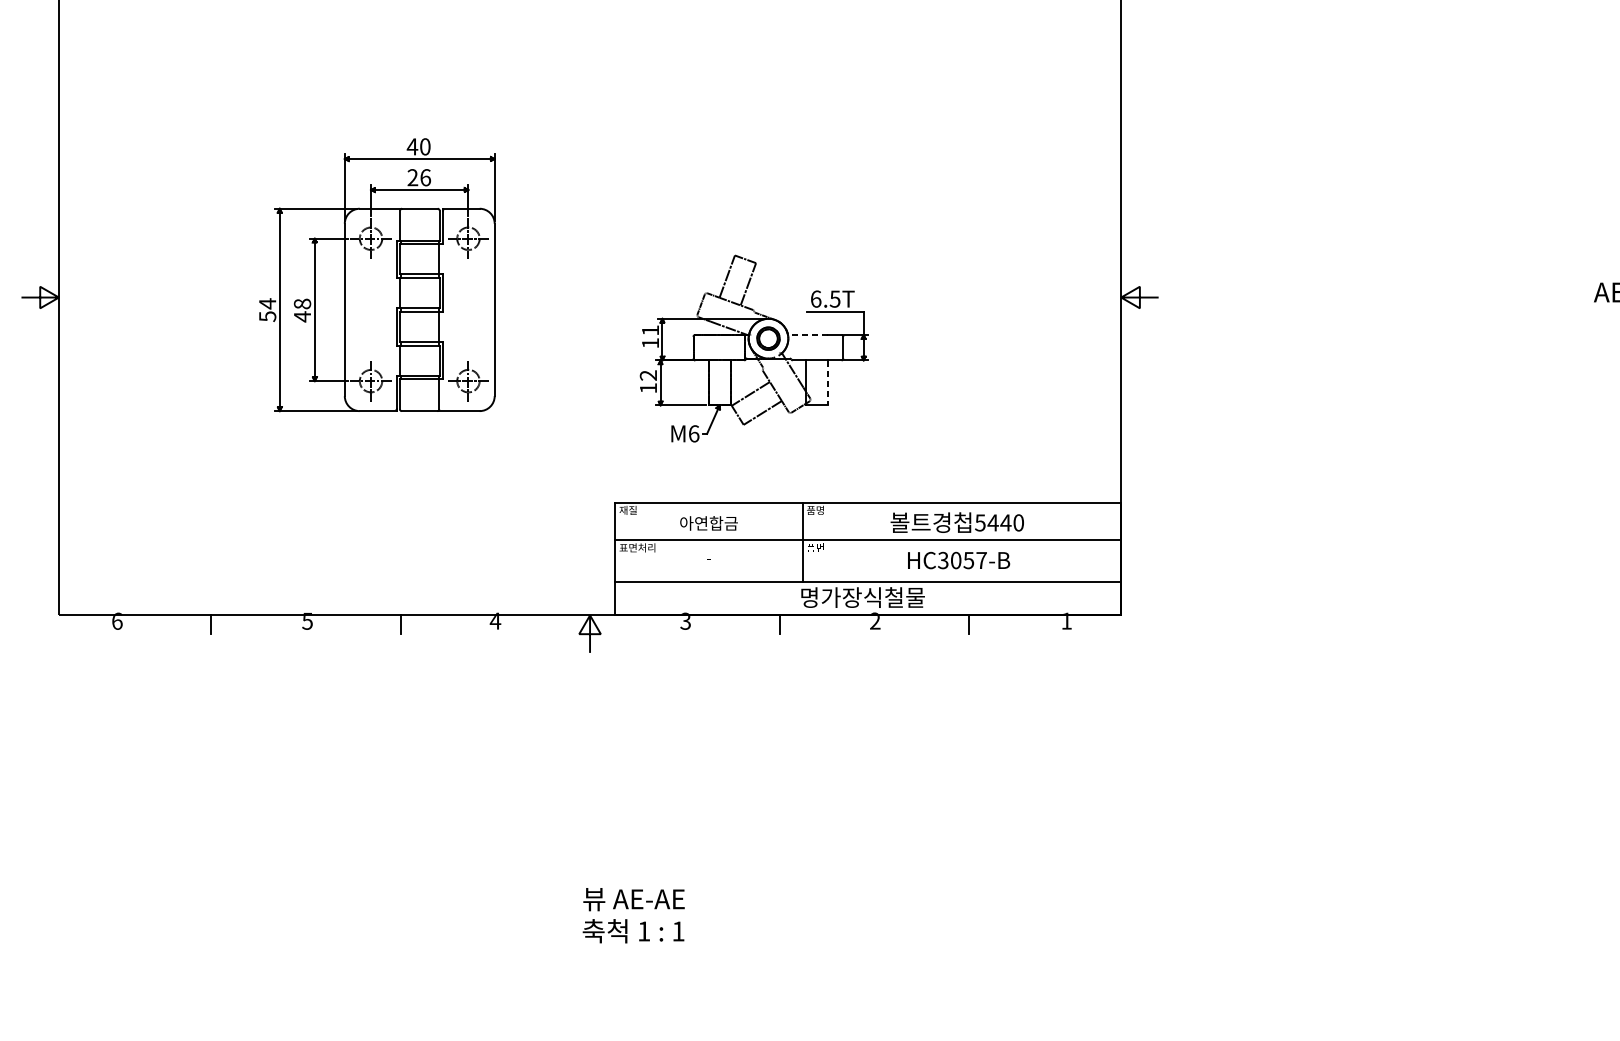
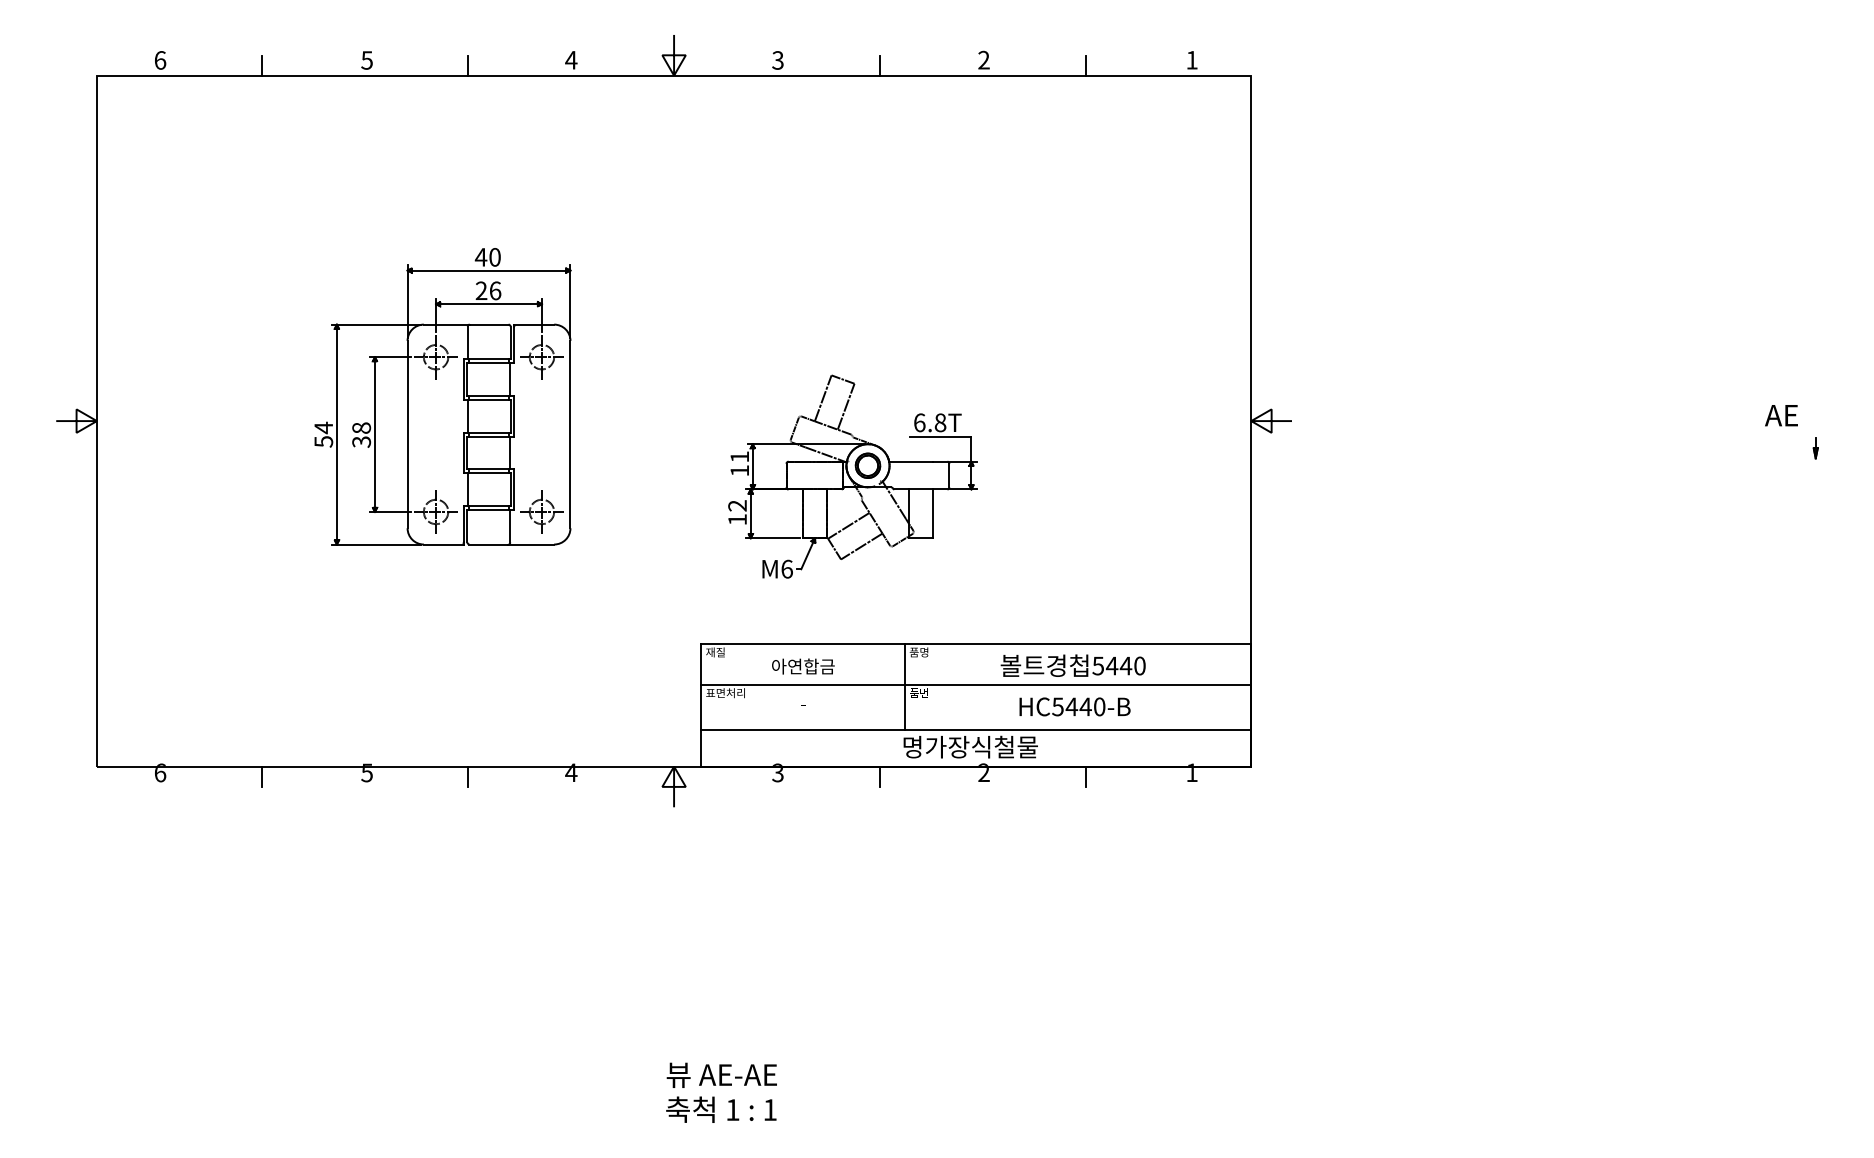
text: (835, 298) -> (940, 422), 6.5T -> 6.8T
text: (302, 316) -> (361, 441), 48 -> 38
line: (808, 334) -> (911, 461), dashed -> solid
line: (828, 383) -> (933, 514), dashed -> solid
text: (962, 560) -> (1078, 706), HC3057-B -> HC5440-B

